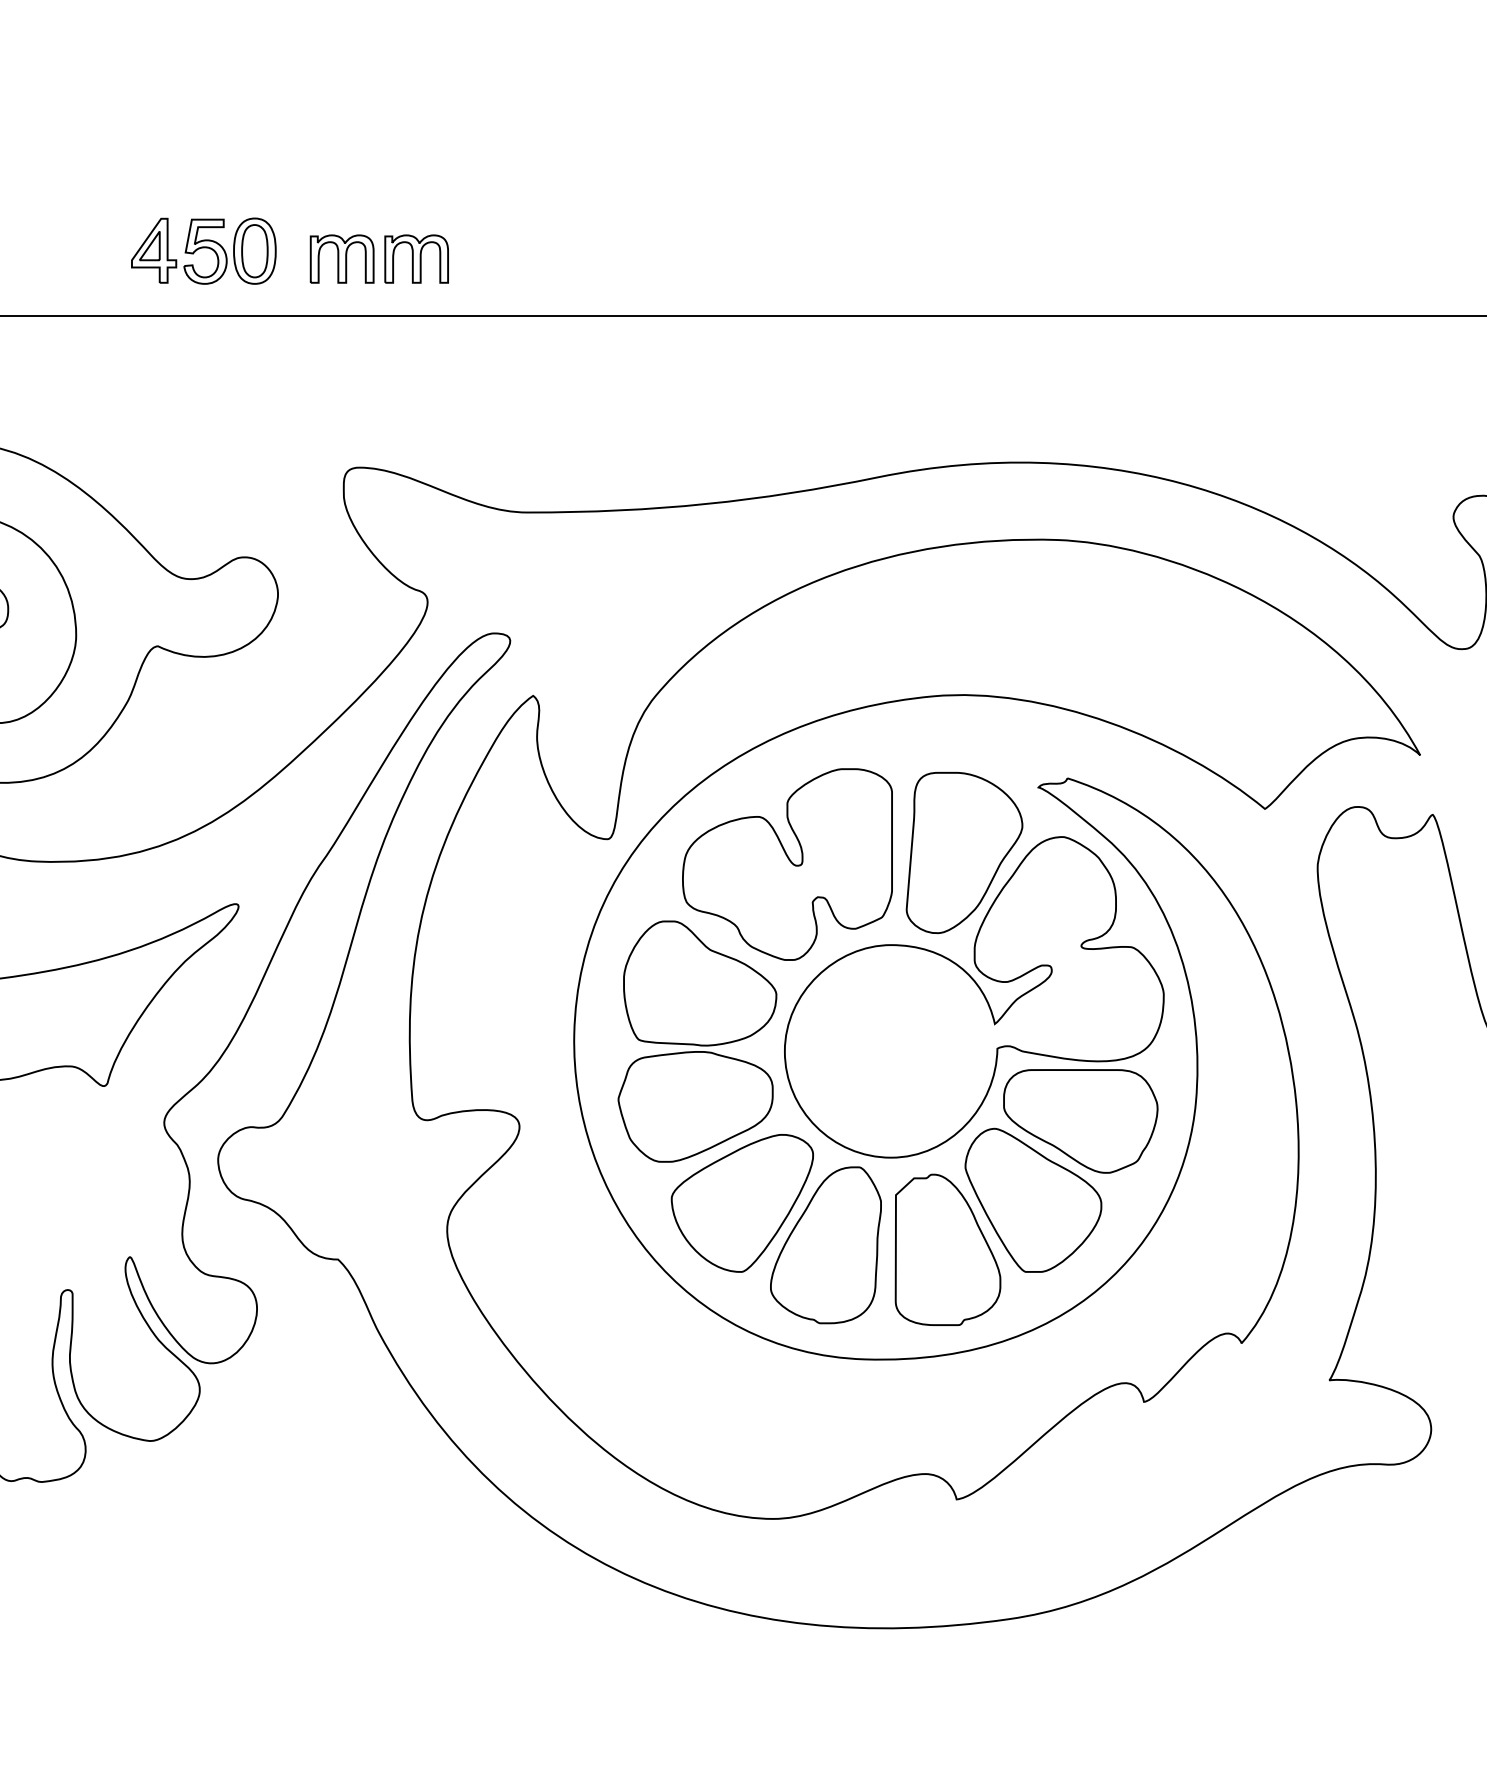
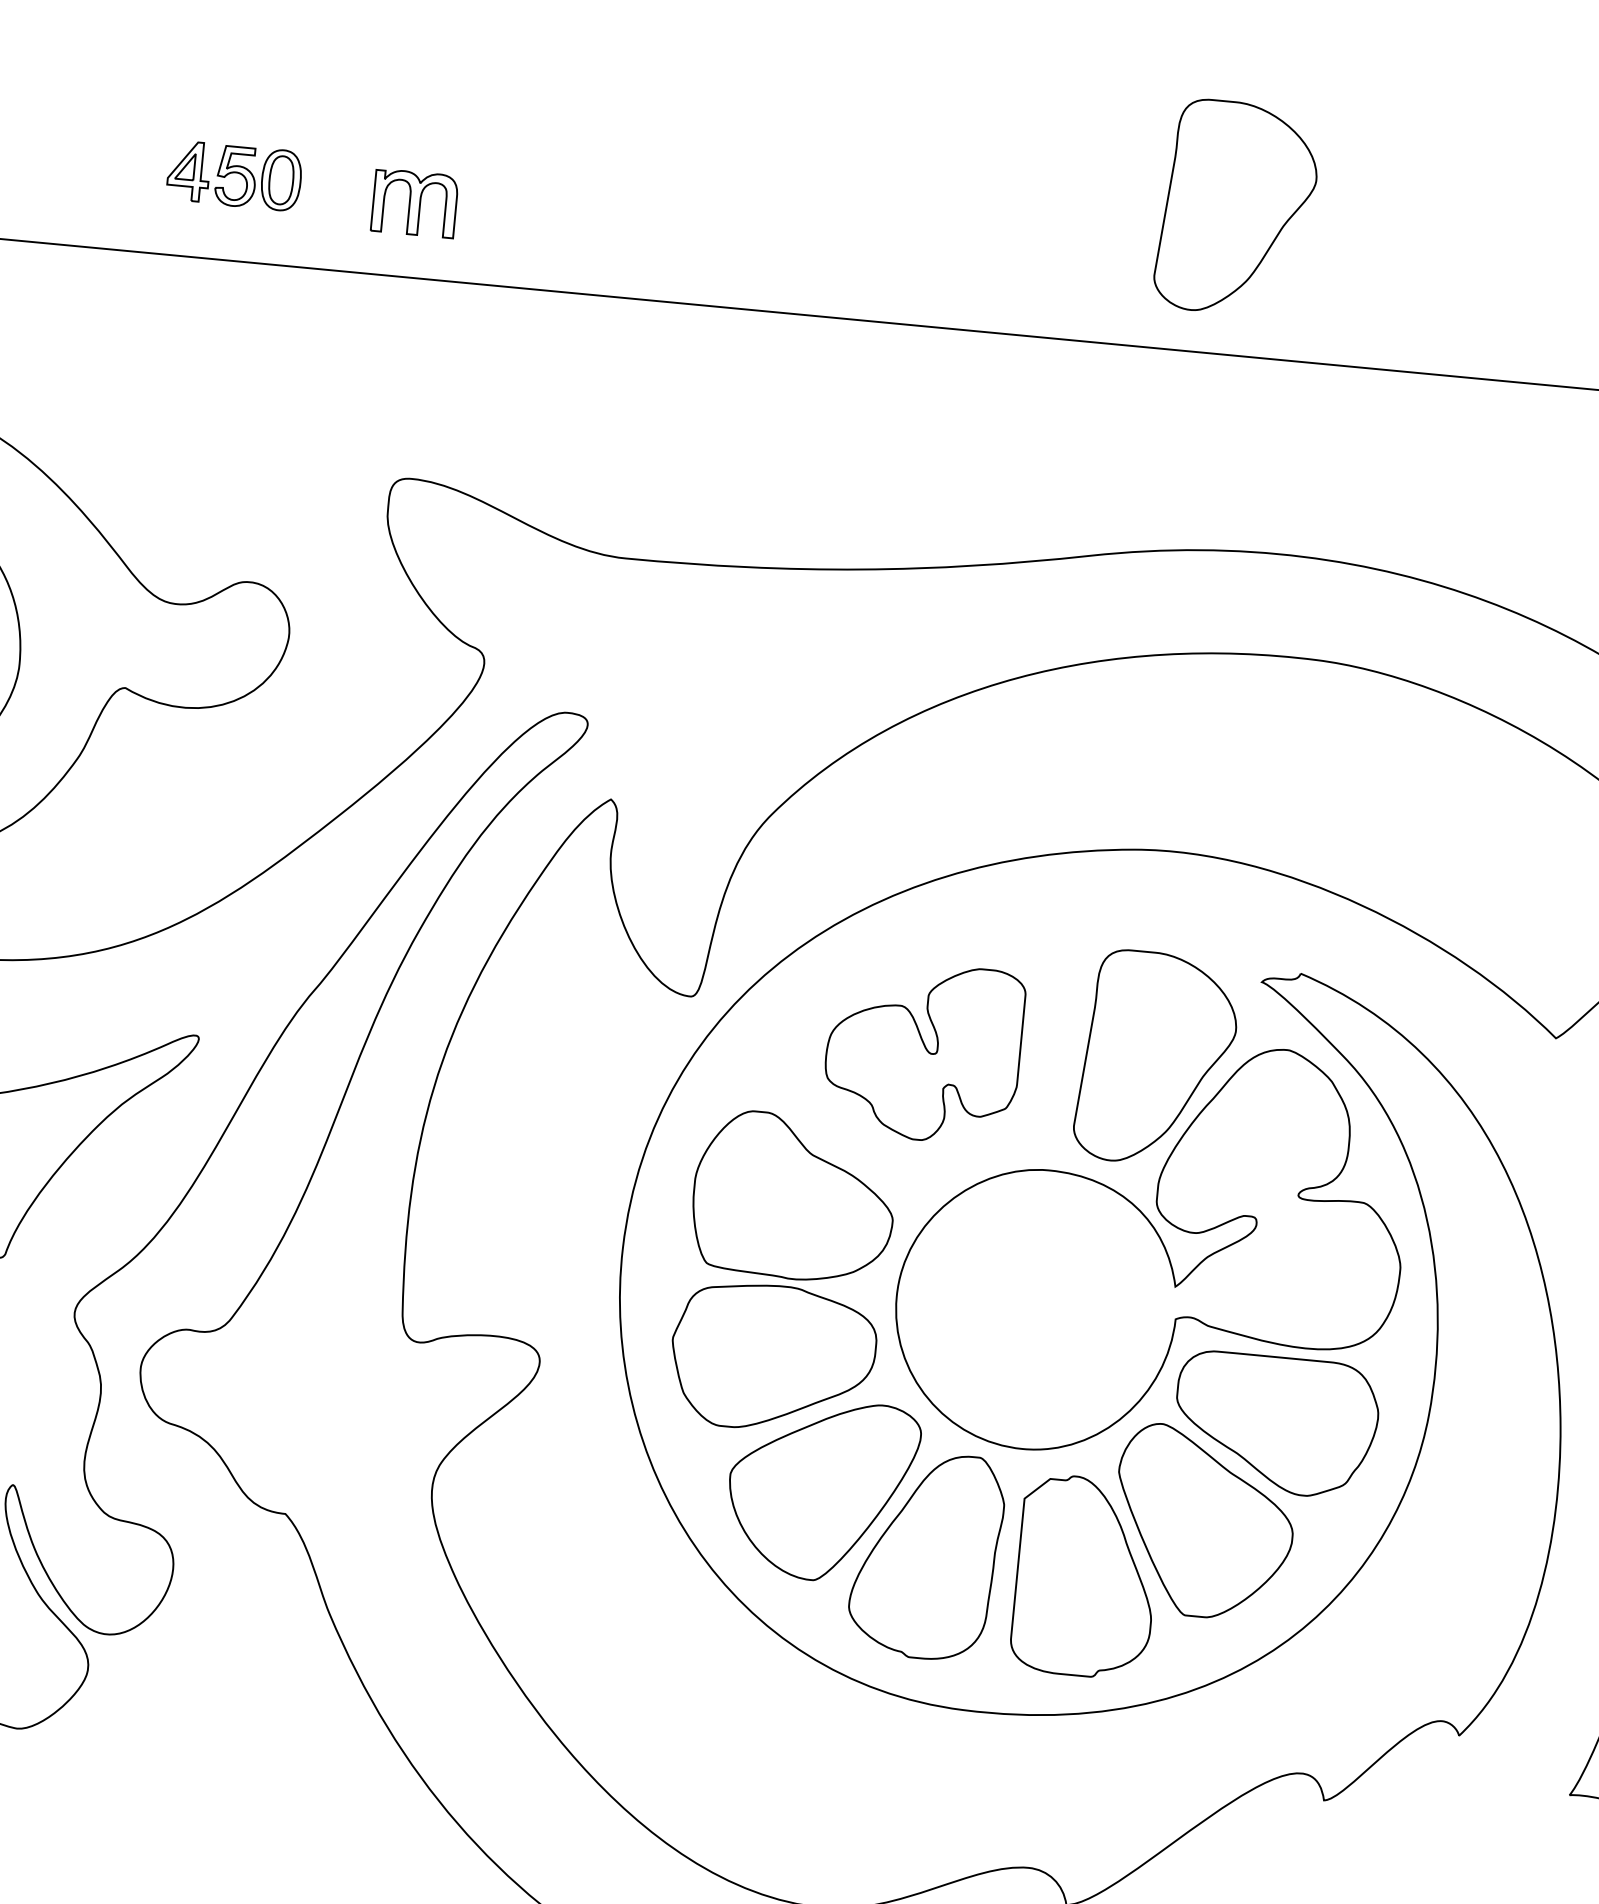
part: (964, 203) -> (1237, 207), added
part: (203, 250) -> (234, 175), size x0.7
part: (416, 258) -> (512, 211), removed
part: (787, 864) -> (923, 1051), size x0.7

